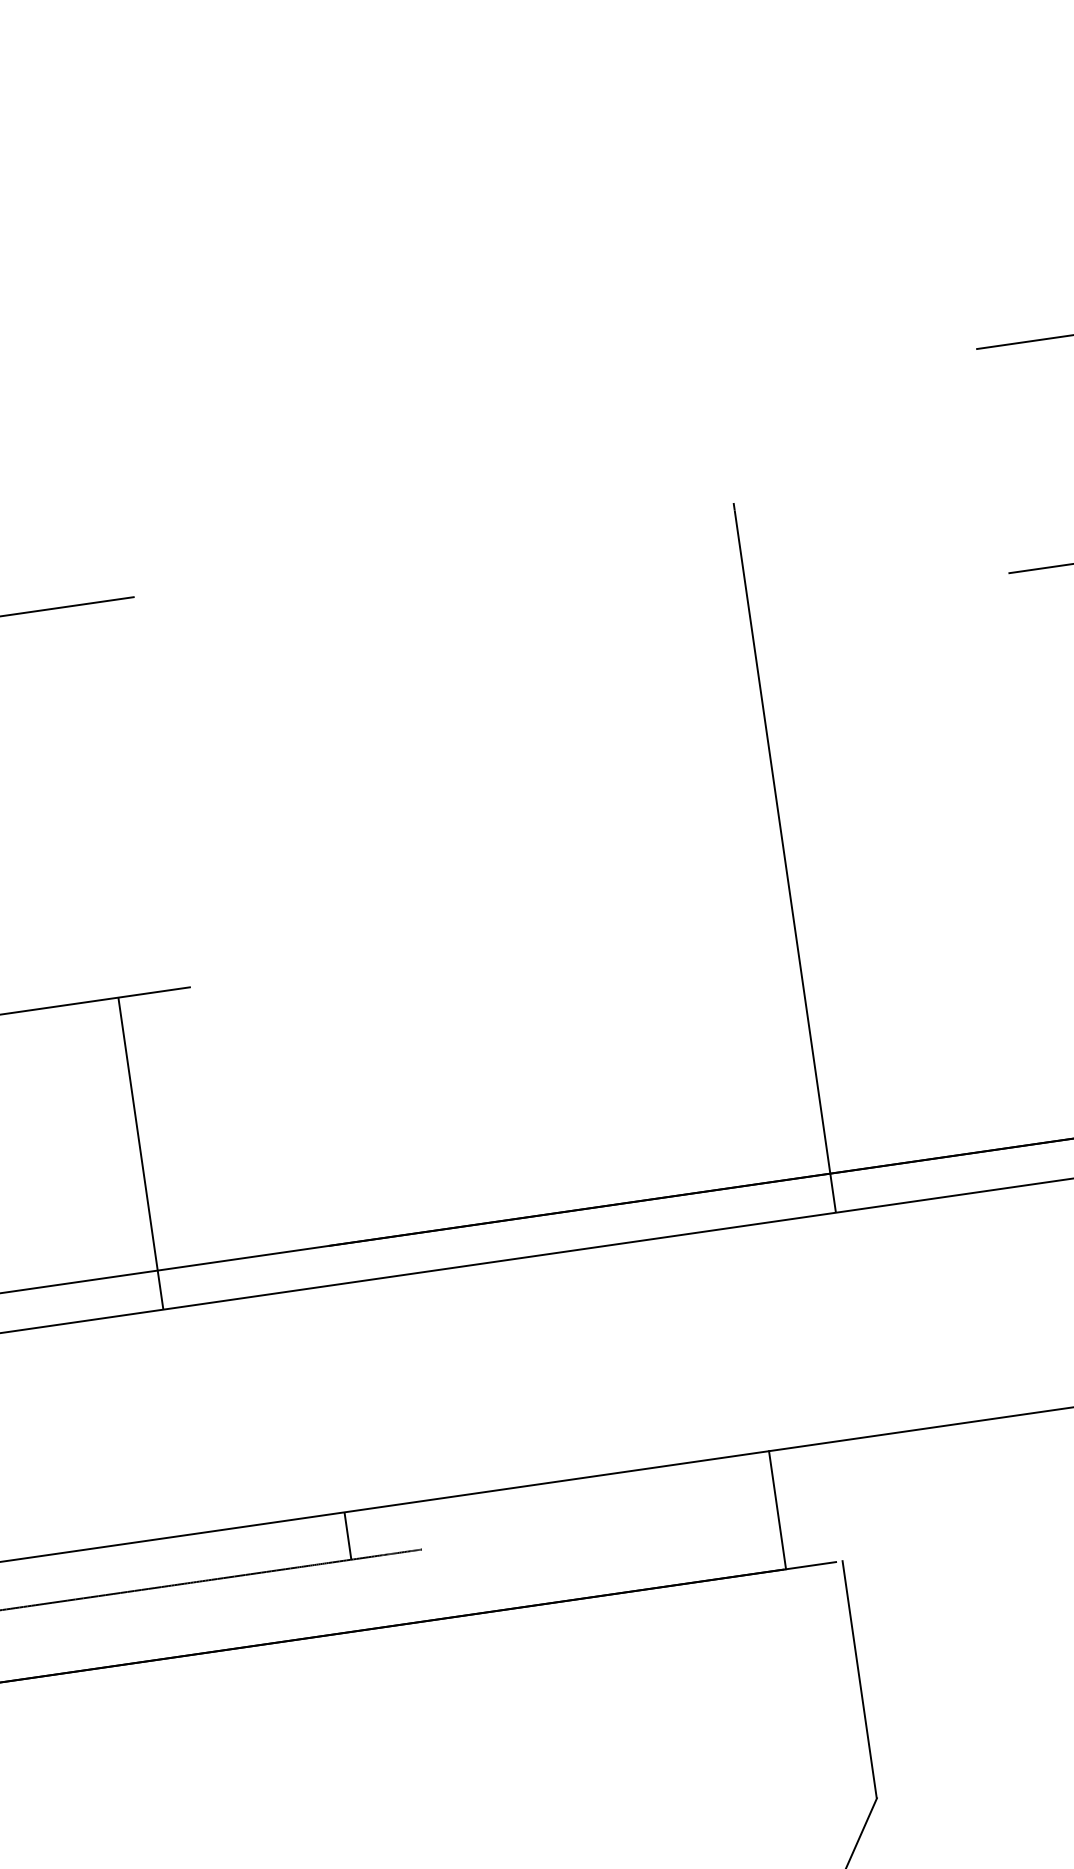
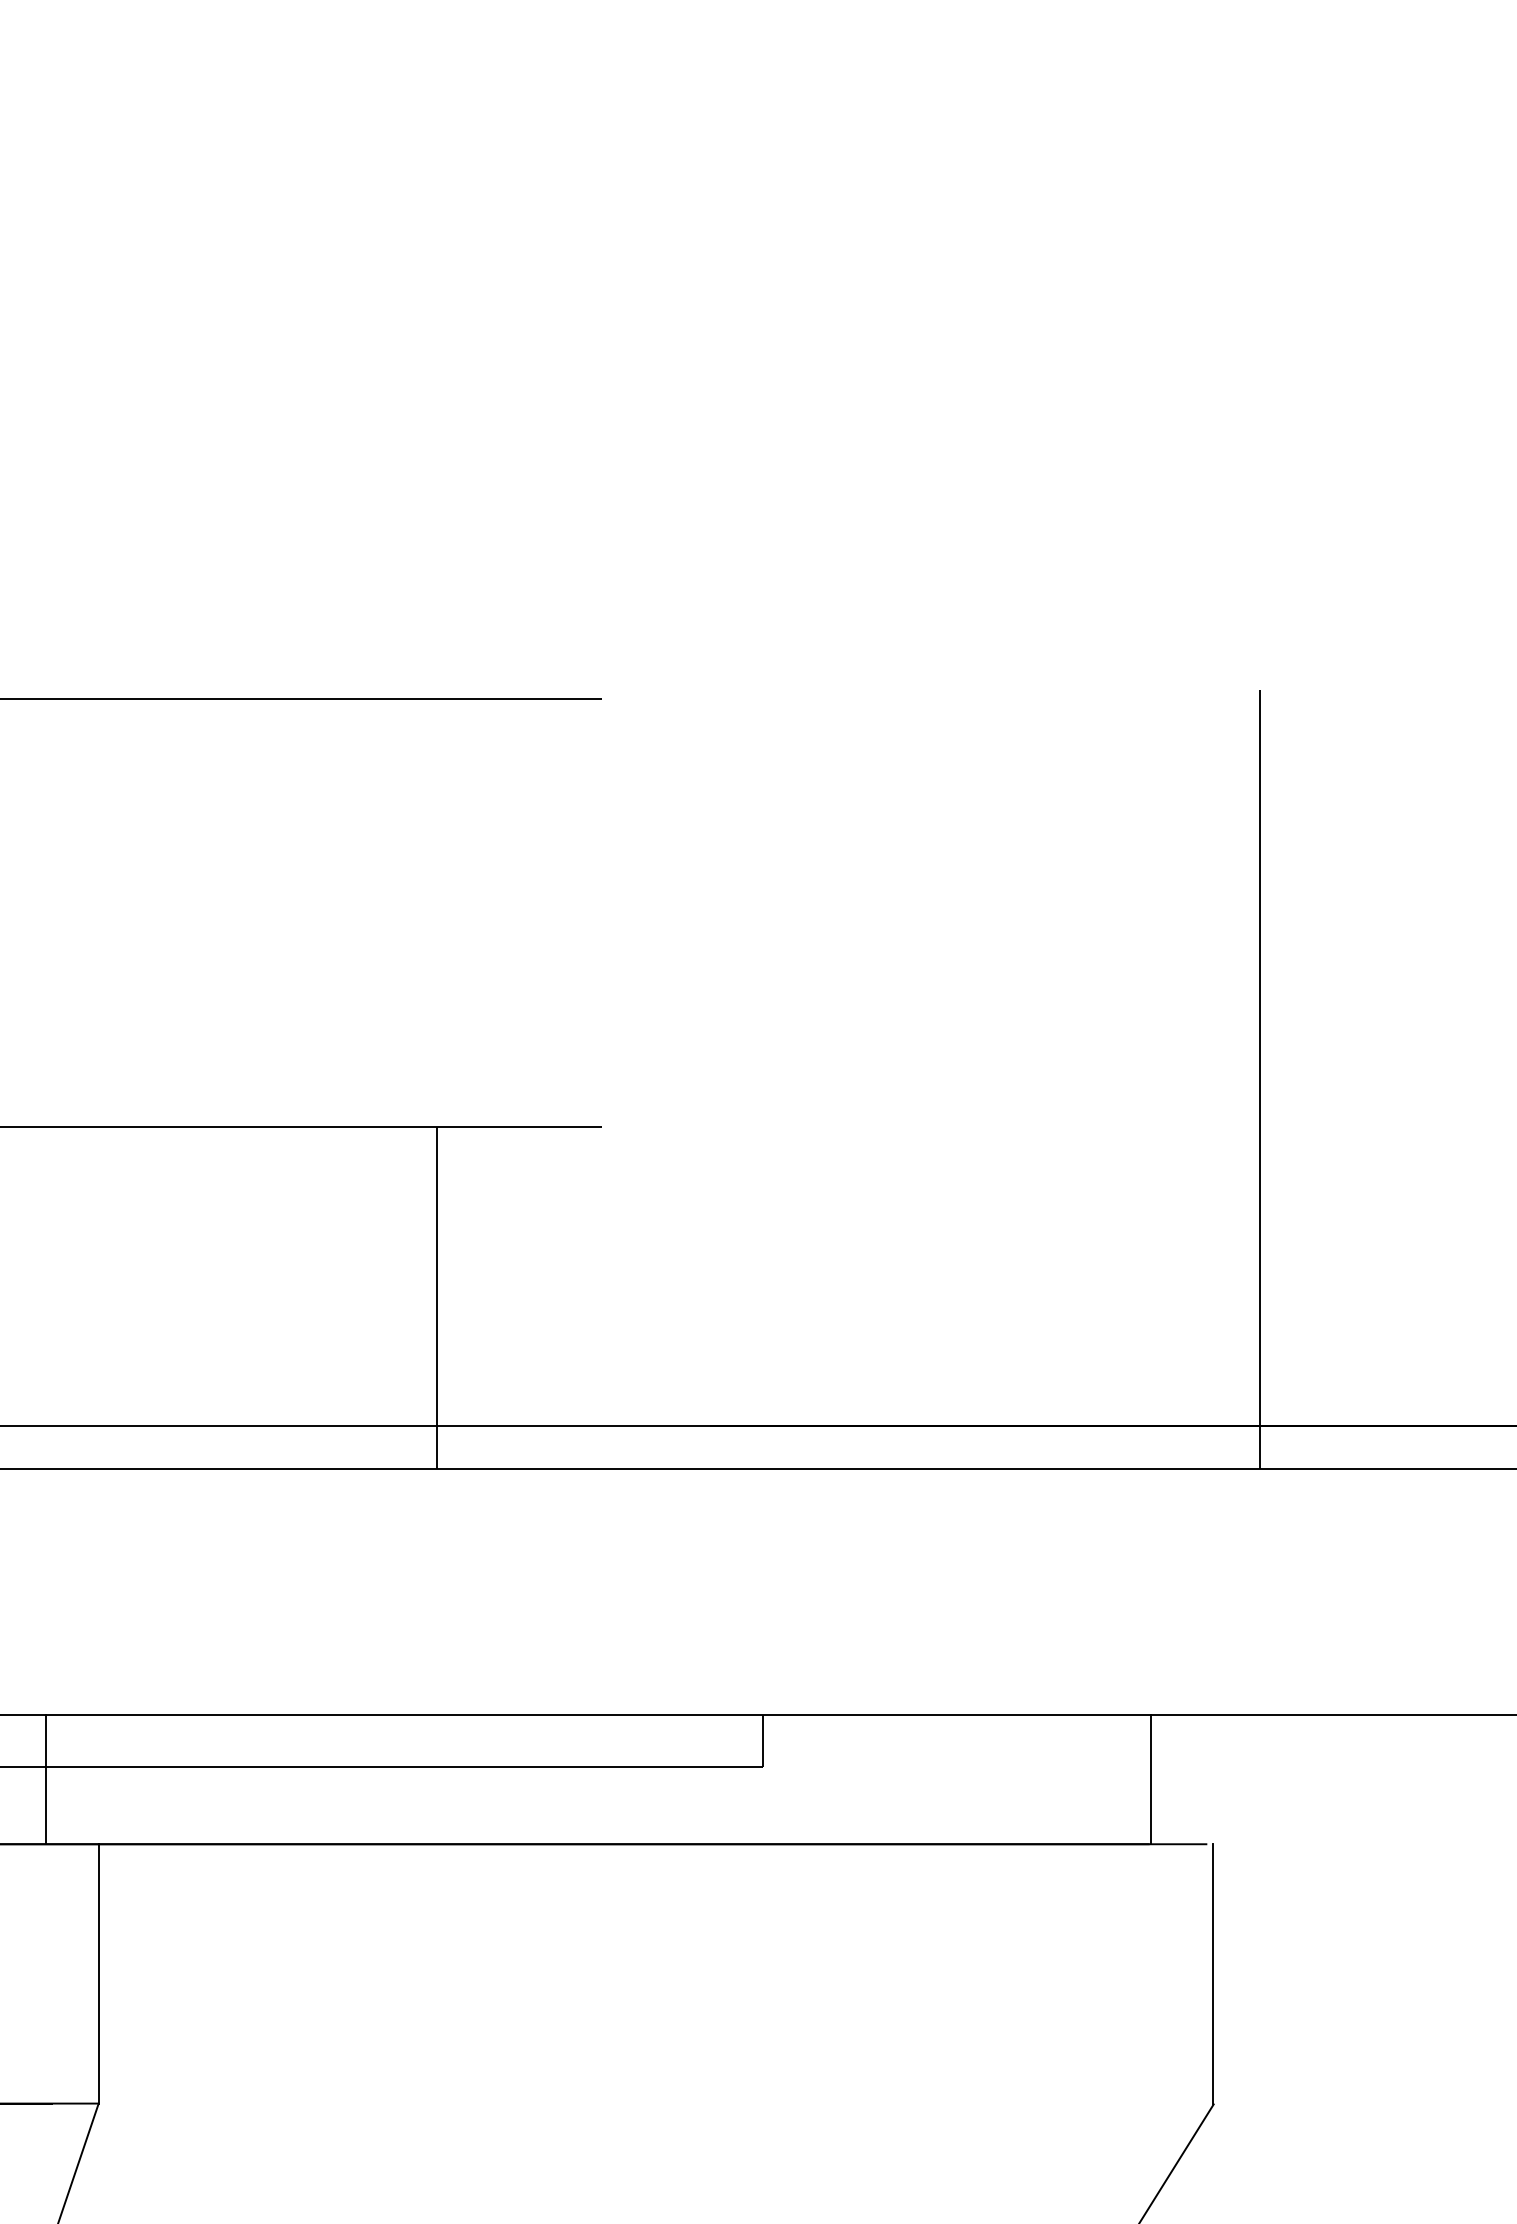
line: (140, 1153) -> (437, 1297), moved
line: (347, 1535) -> (762, 1740), moved

